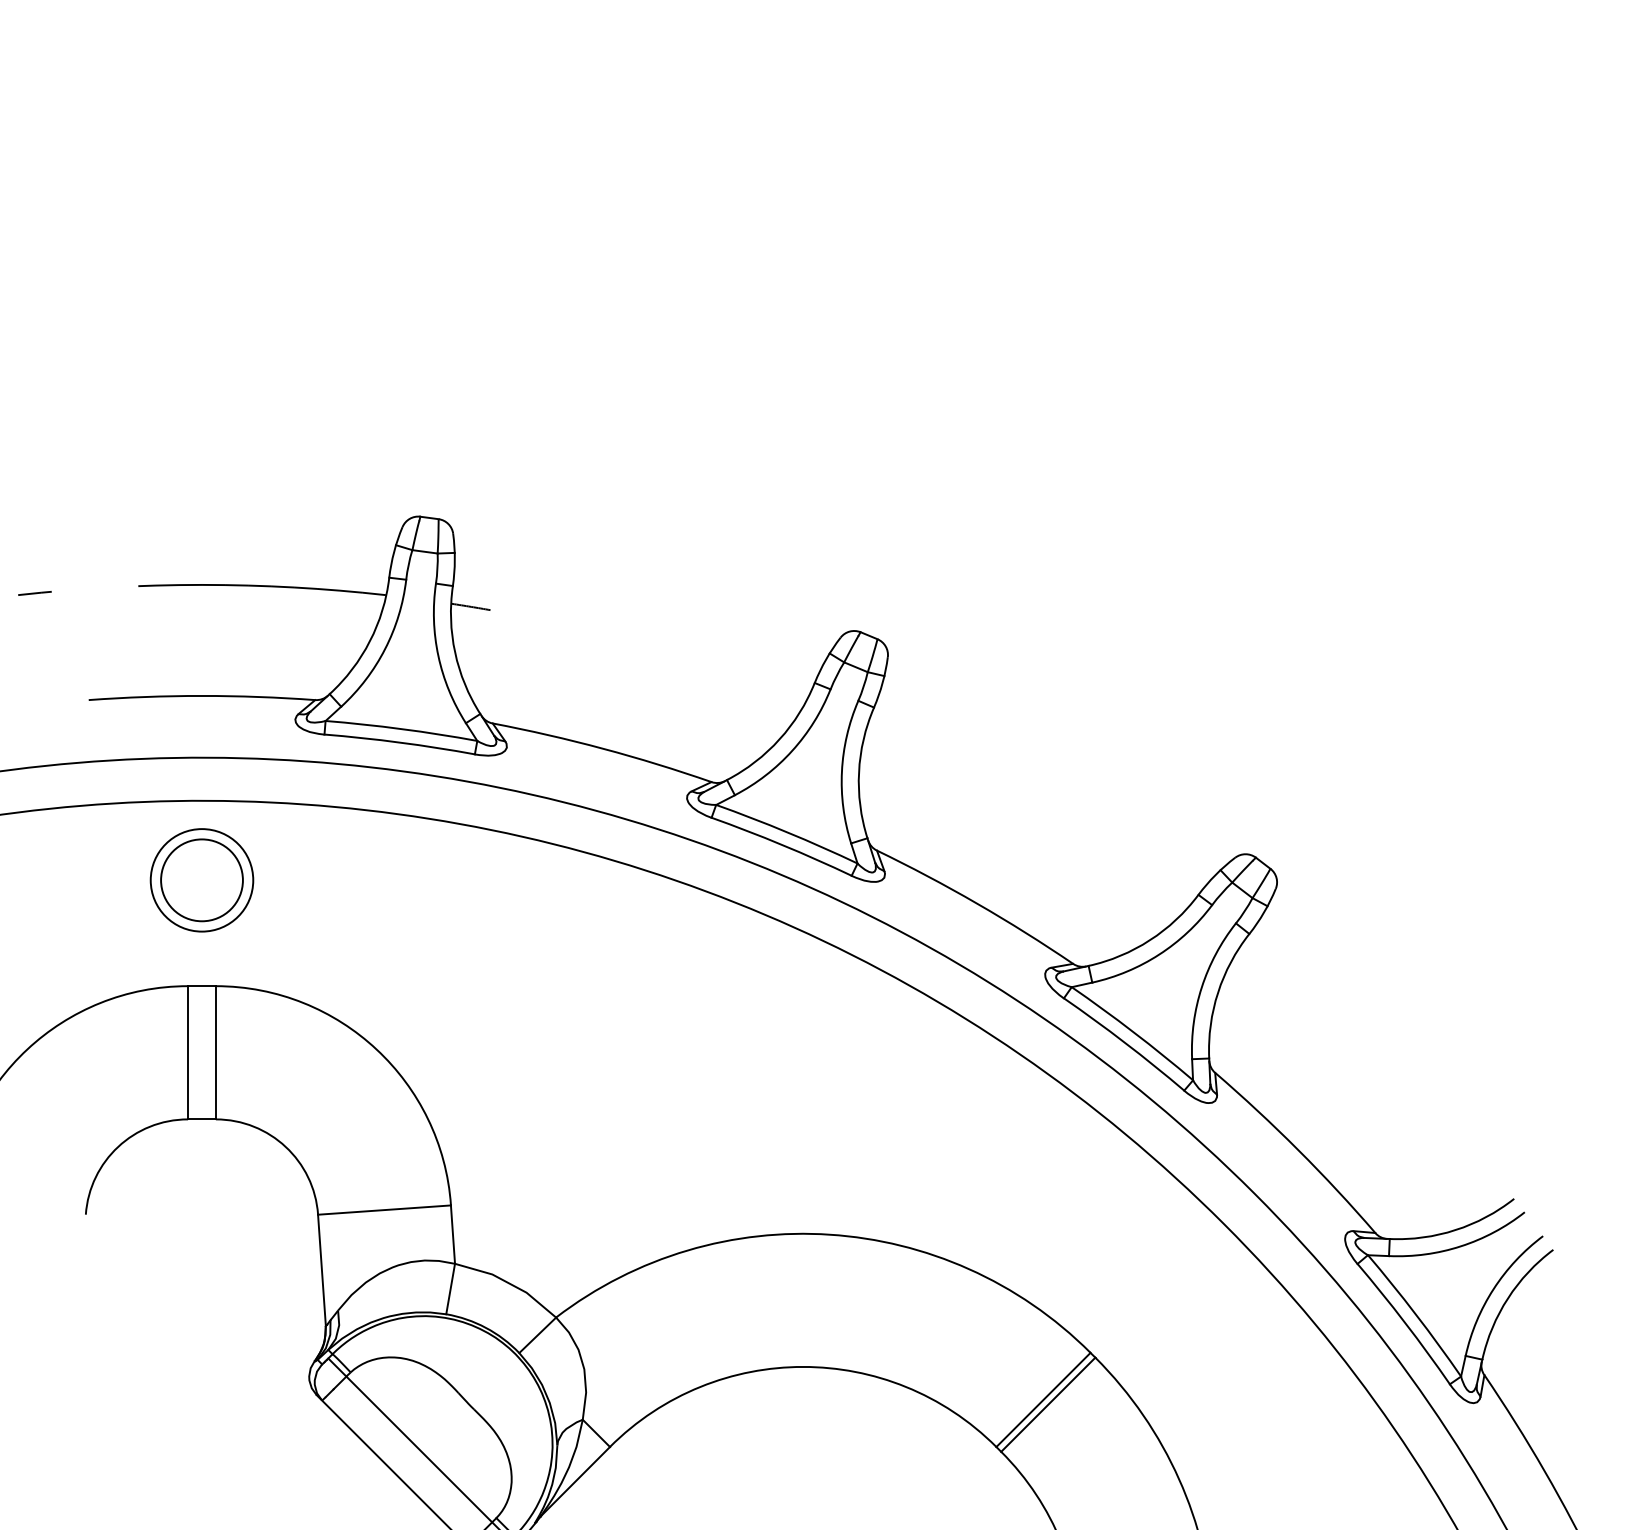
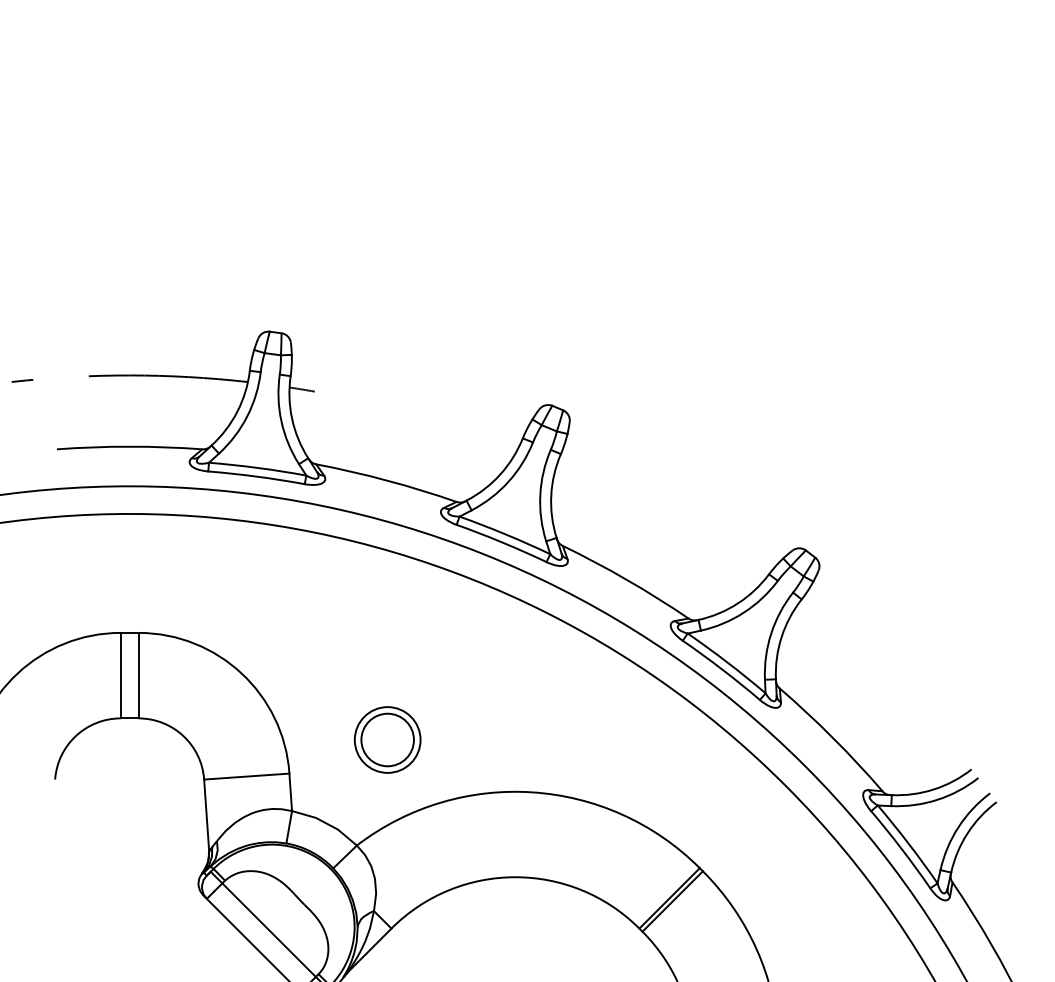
part: (201, 879) -> (387, 739), moved

